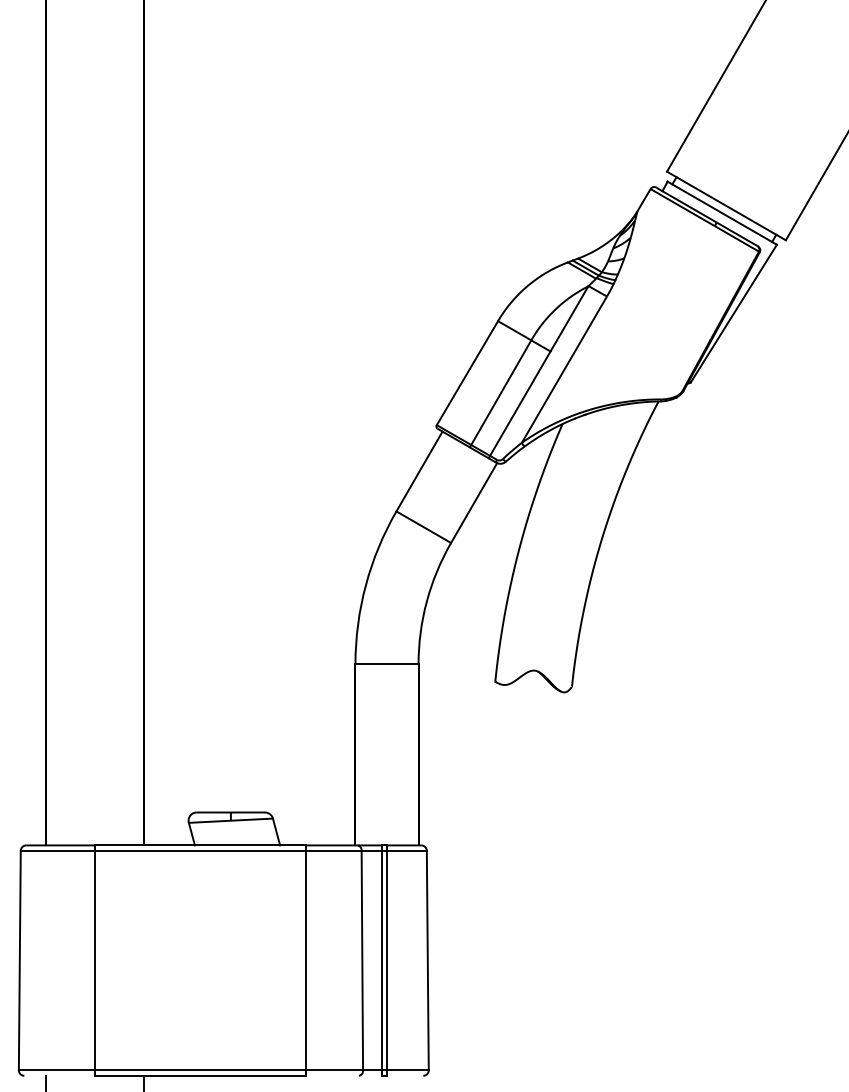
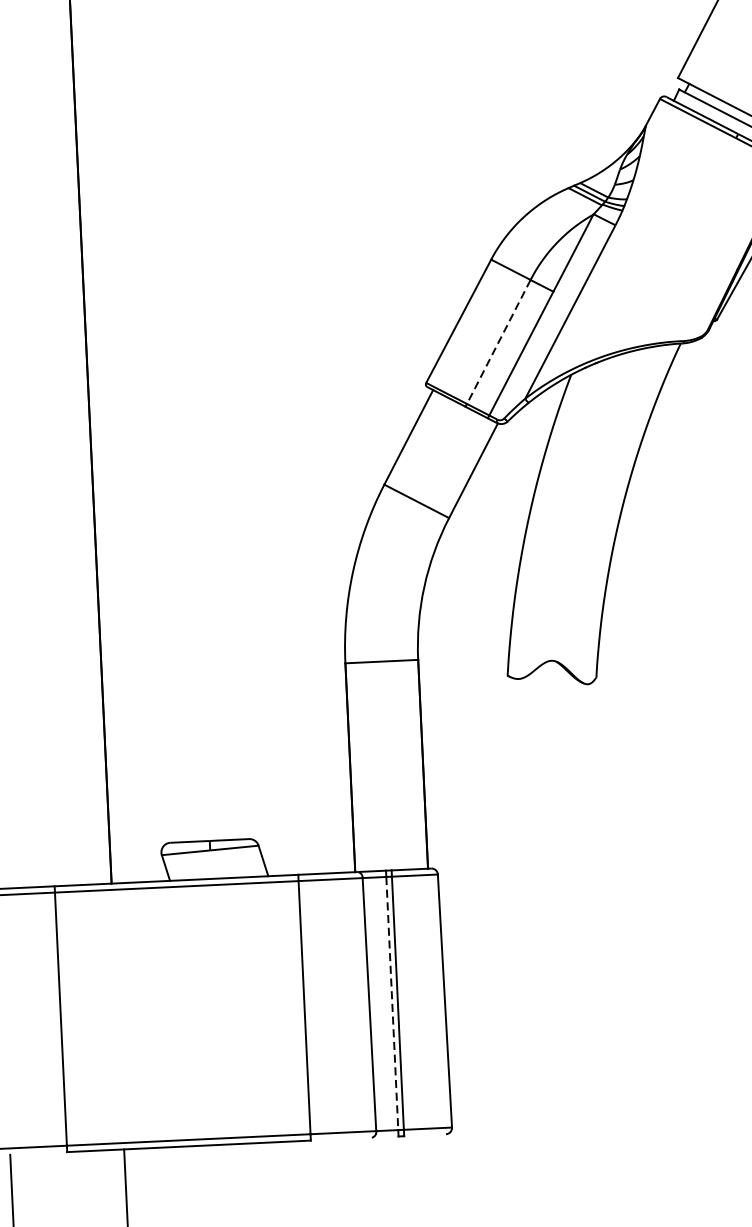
line: (501, 393) -> (499, 342), solid -> dashed
line: (382, 960) -> (392, 1003), solid -> dashed

